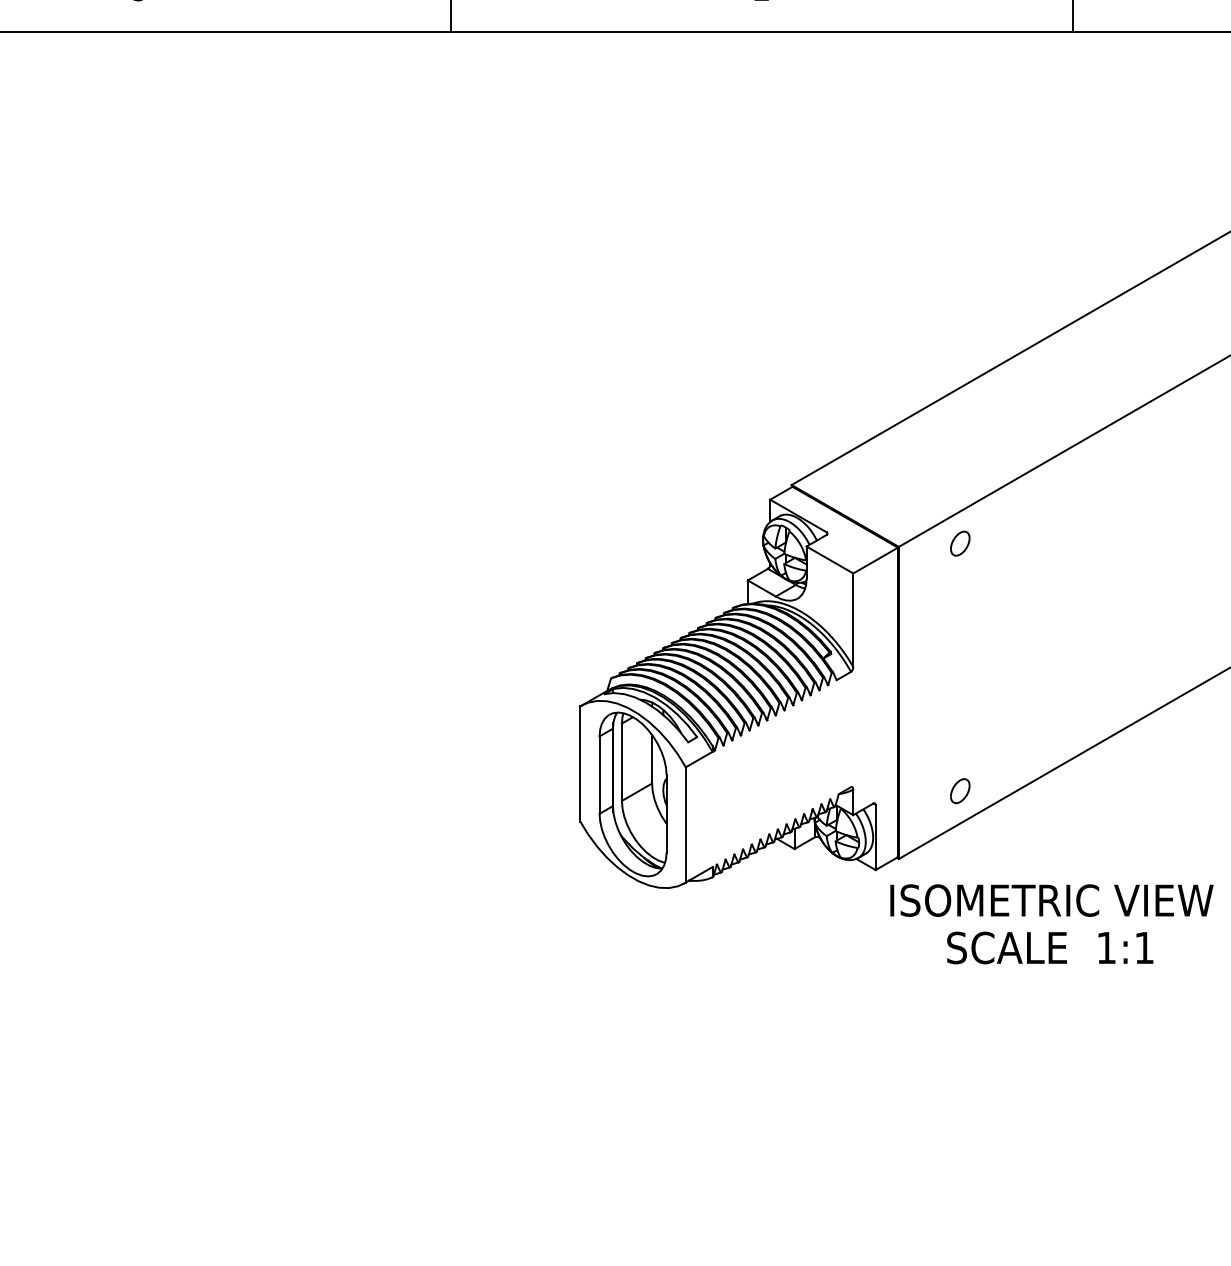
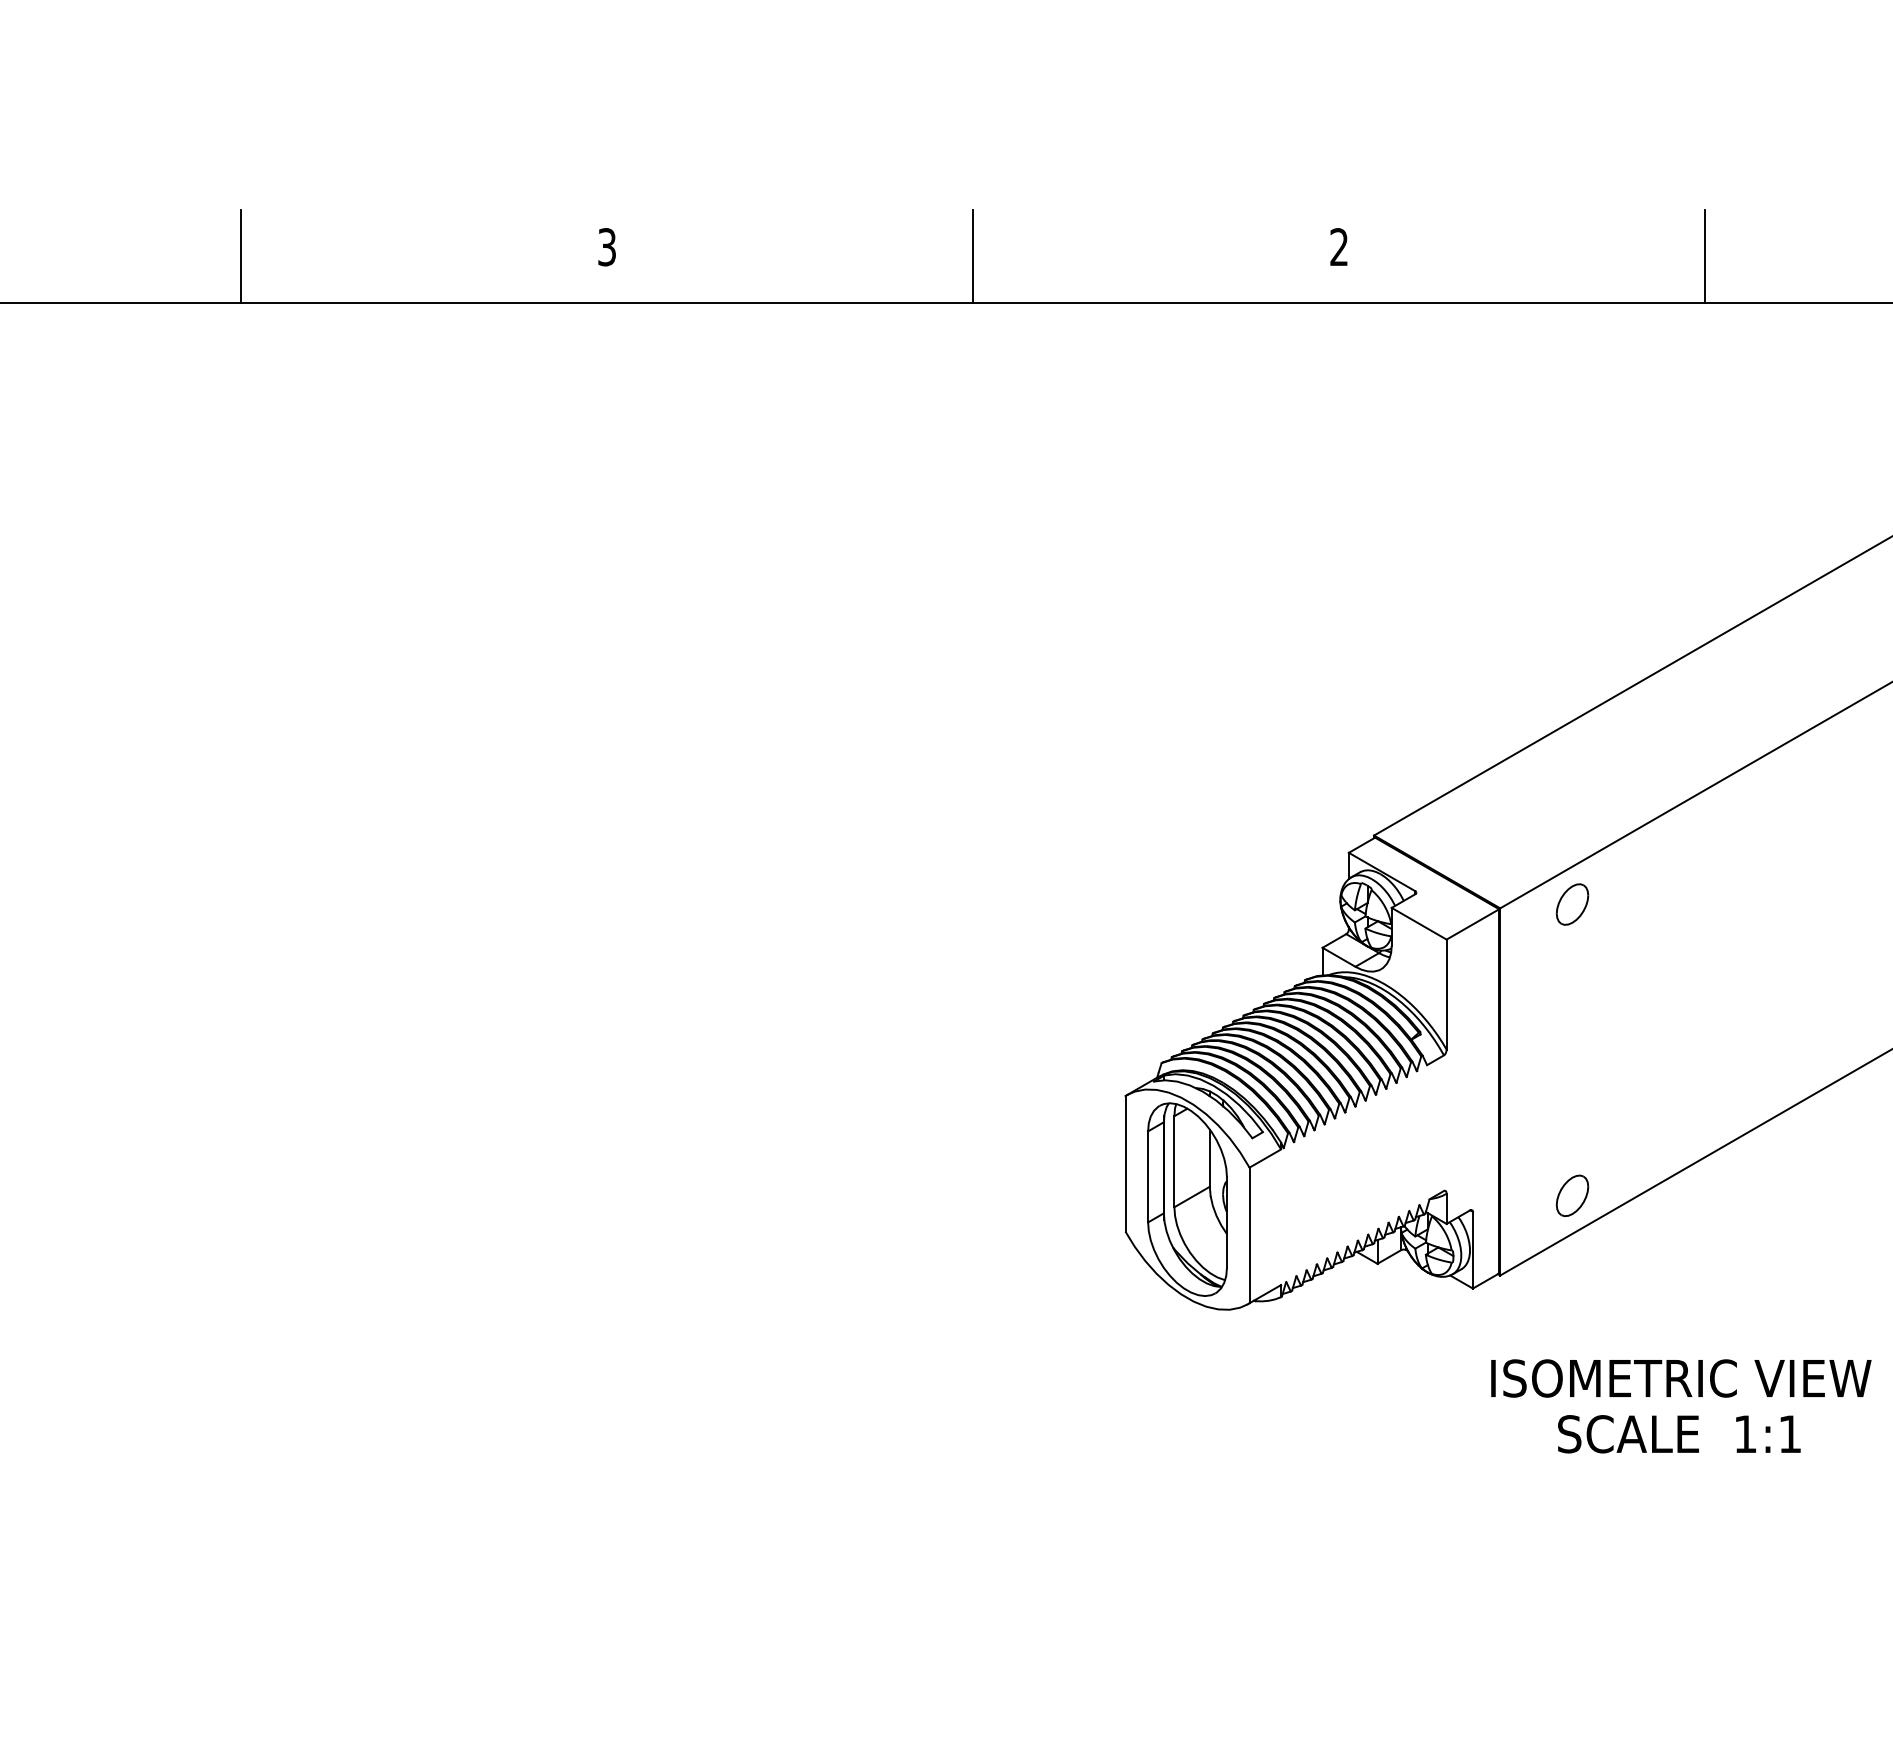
part: (960, 543) -> (1572, 904), size x1.43
part: (960, 790) -> (1572, 1195), size x1.43
text: (1052, 924) -> (1681, 1406), moved

